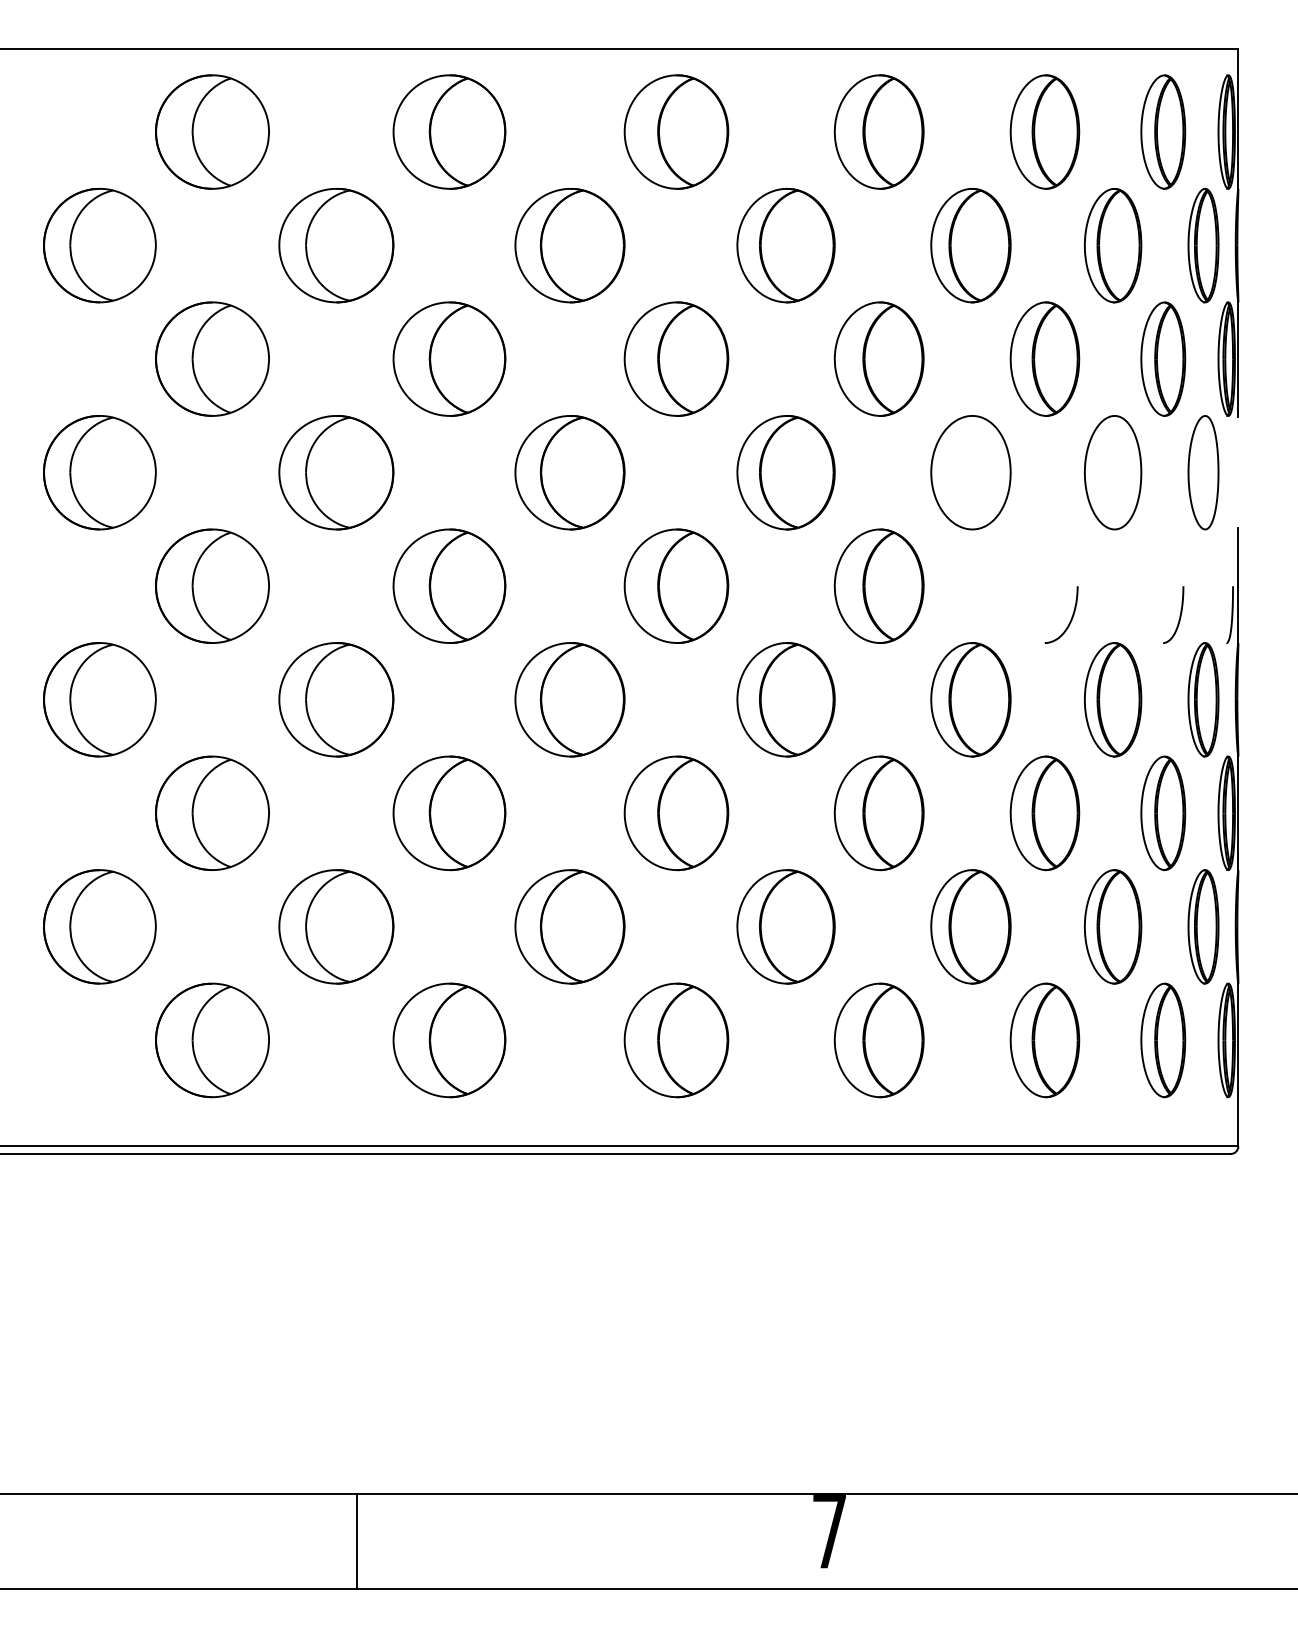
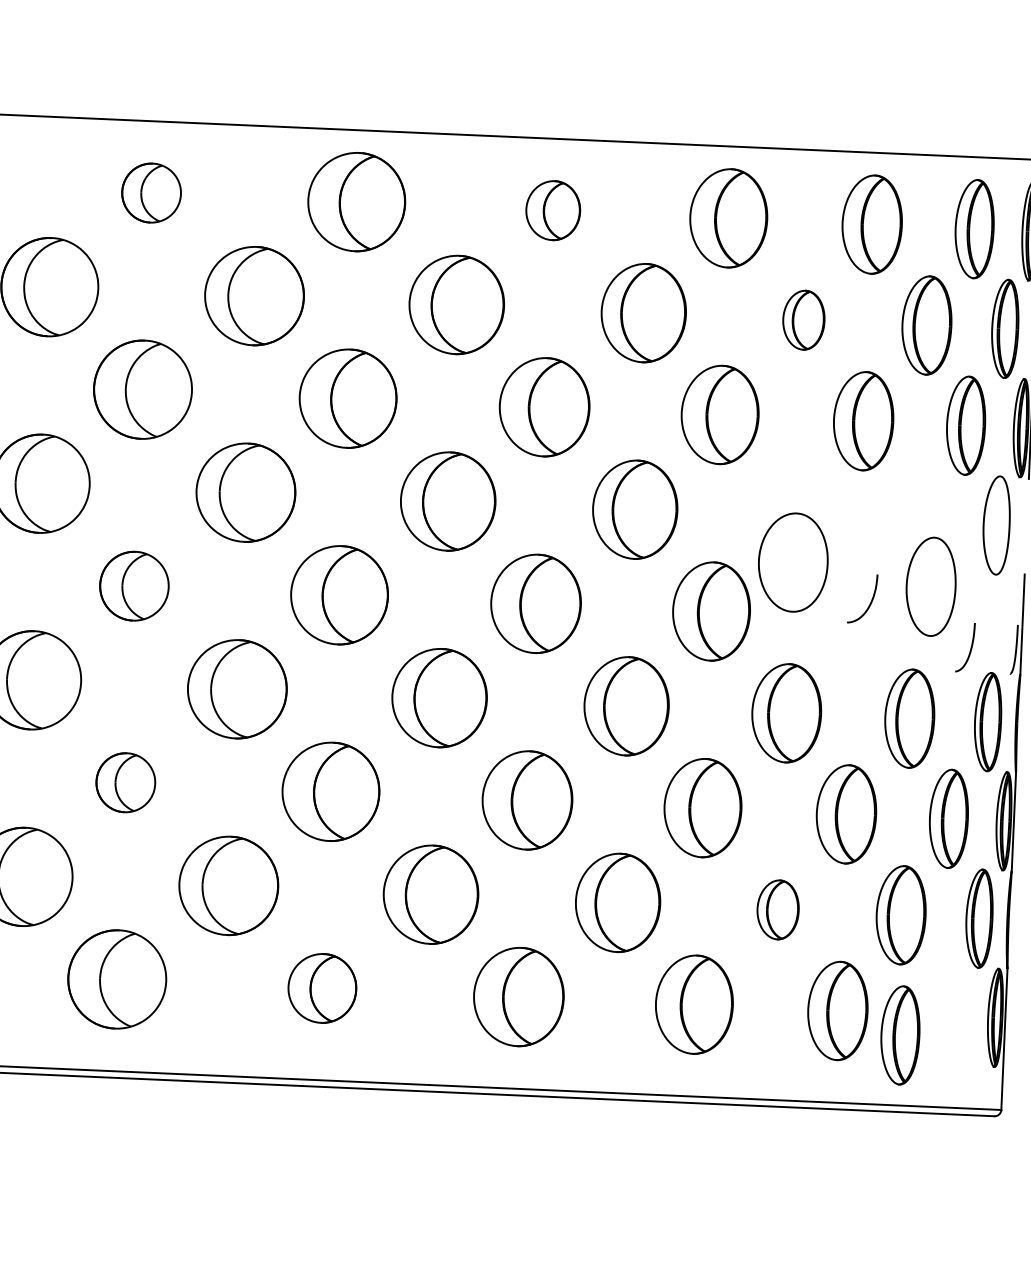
part: (212, 131) -> (151, 192), size x0.6
part: (676, 131) -> (553, 210), size x0.6
part: (970, 245) -> (803, 319), size x0.6
part: (970, 472) -> (792, 562), moved
part: (1113, 472) -> (931, 586), moved
part: (212, 585) -> (134, 585), size x0.7
curve: (1071, 616) -> (871, 600), moved
part: (212, 812) -> (125, 782), size x0.6
part: (970, 926) -> (777, 909), size x0.6
part: (449, 1040) -> (322, 988), size x0.7
part: (1163, 1040) -> (900, 1035), moved

